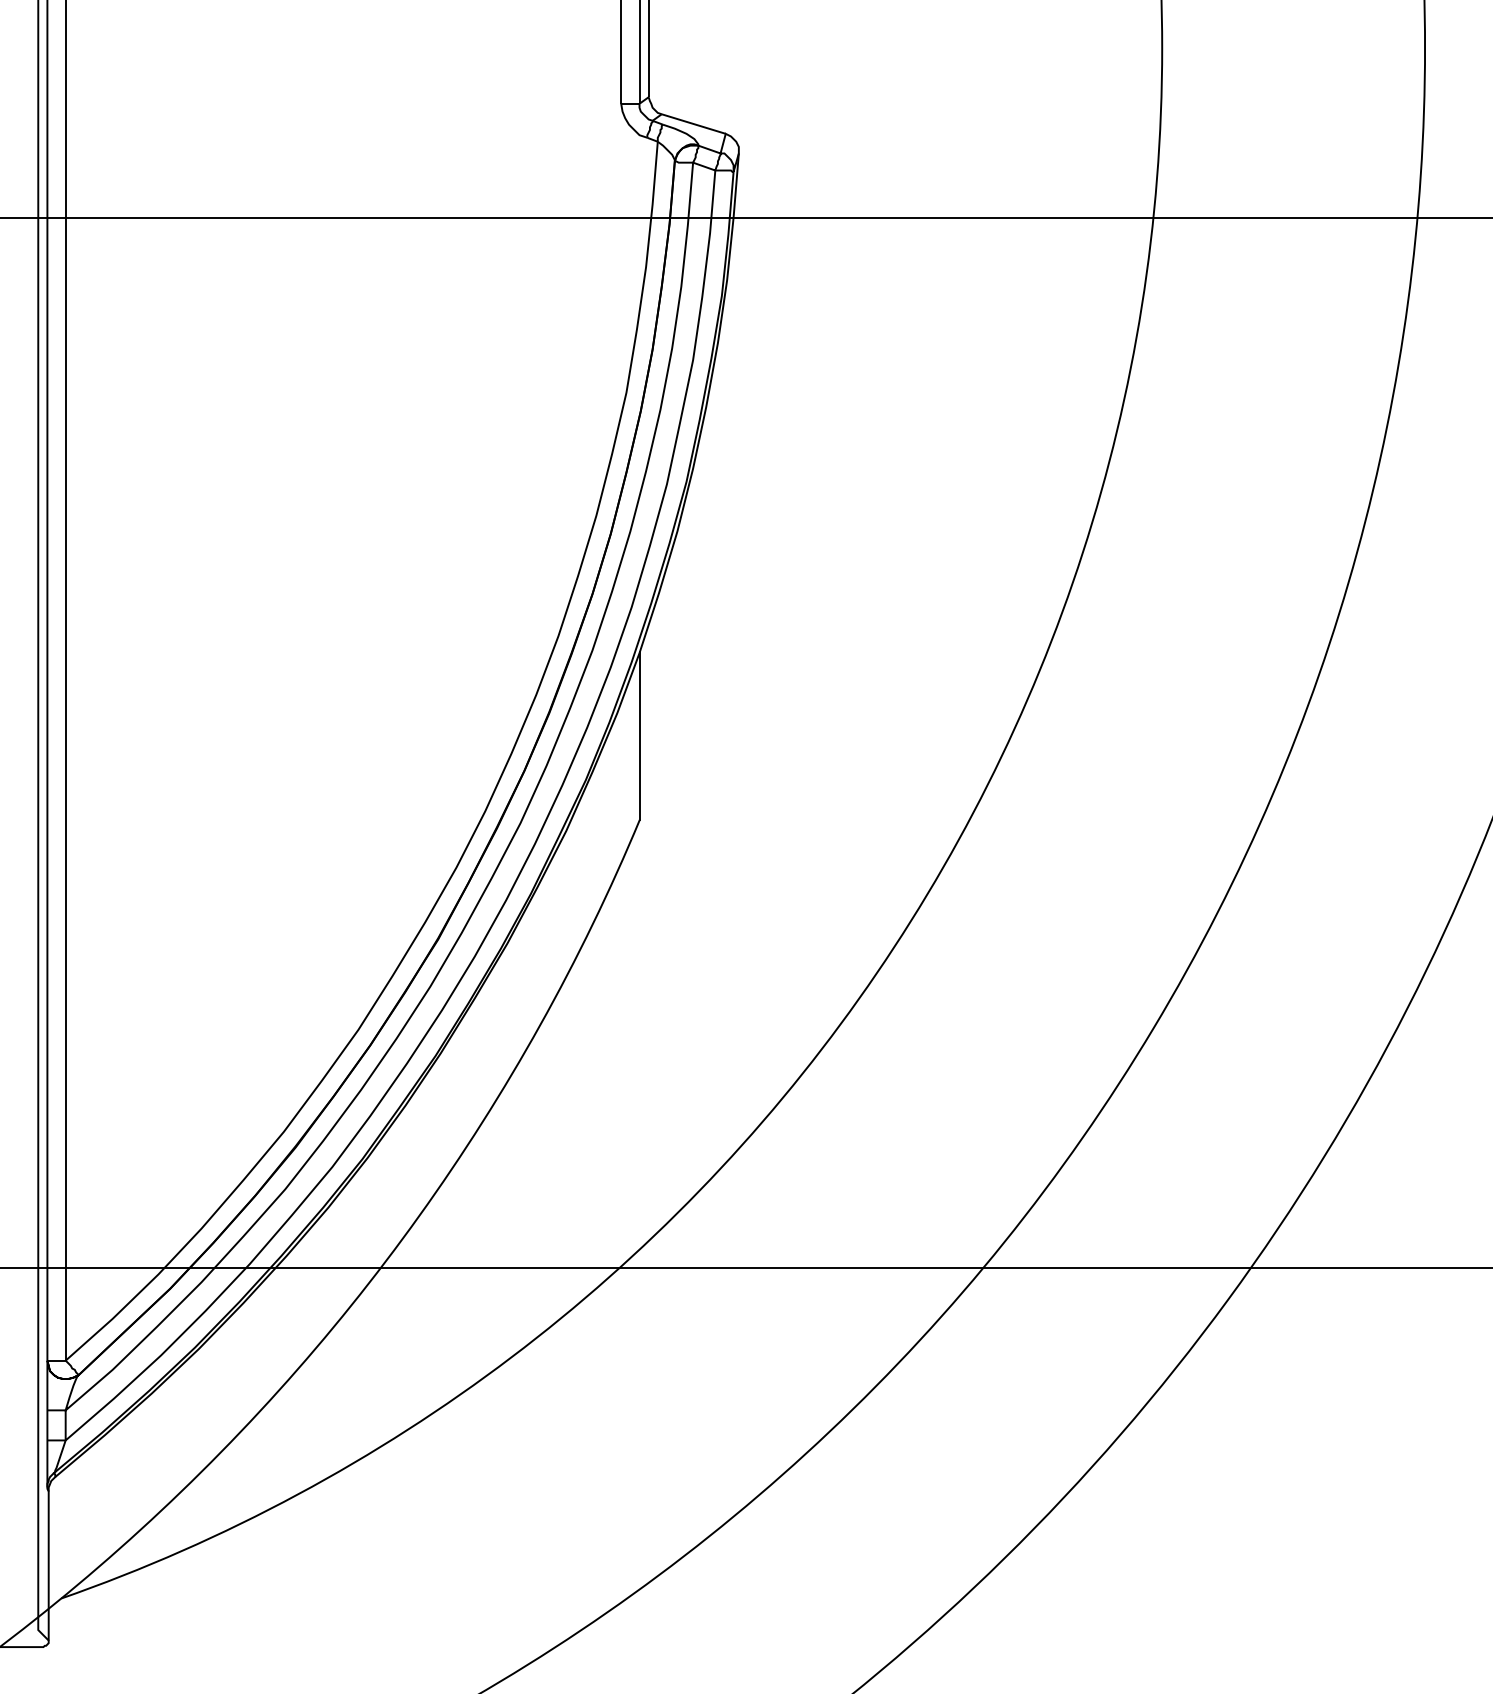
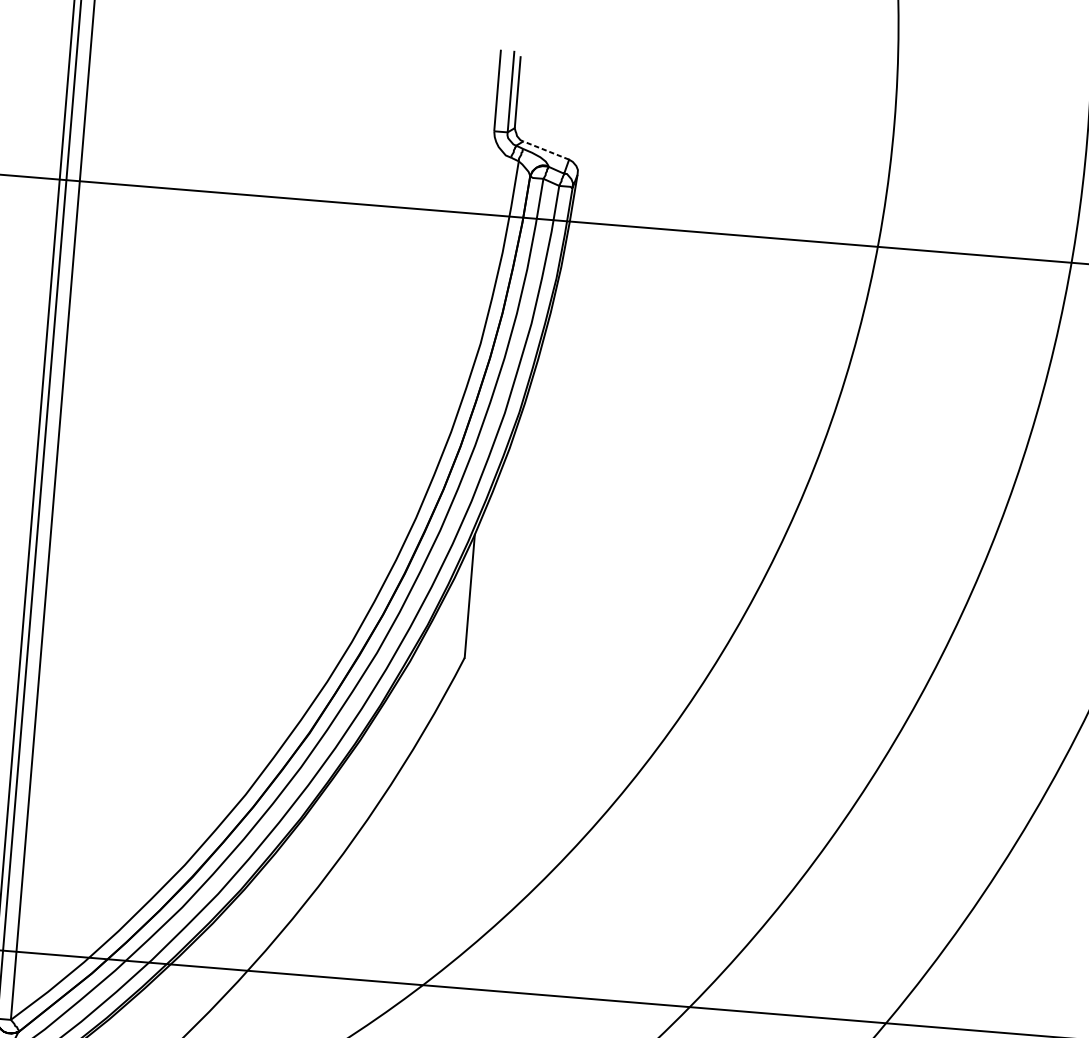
line: (693, 123) -> (546, 150), solid -> dashed

